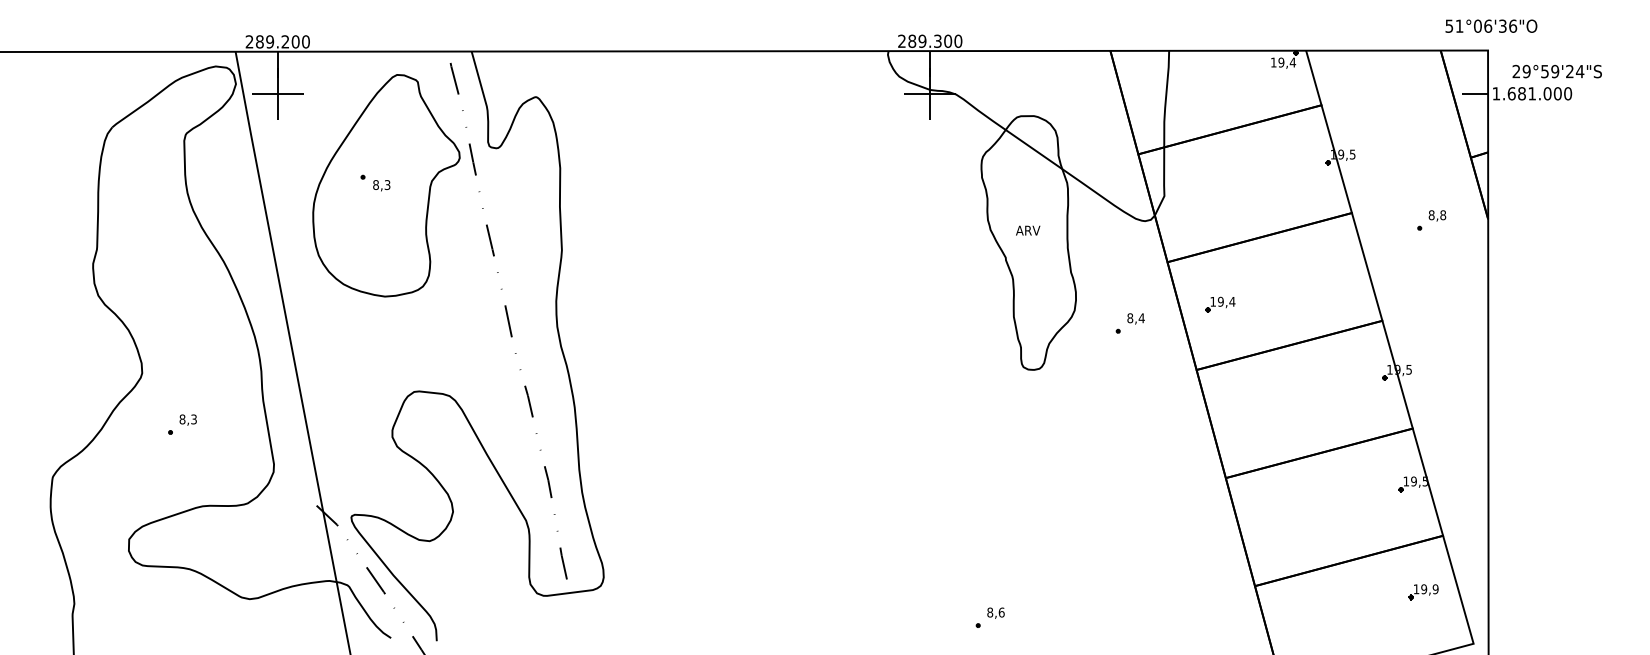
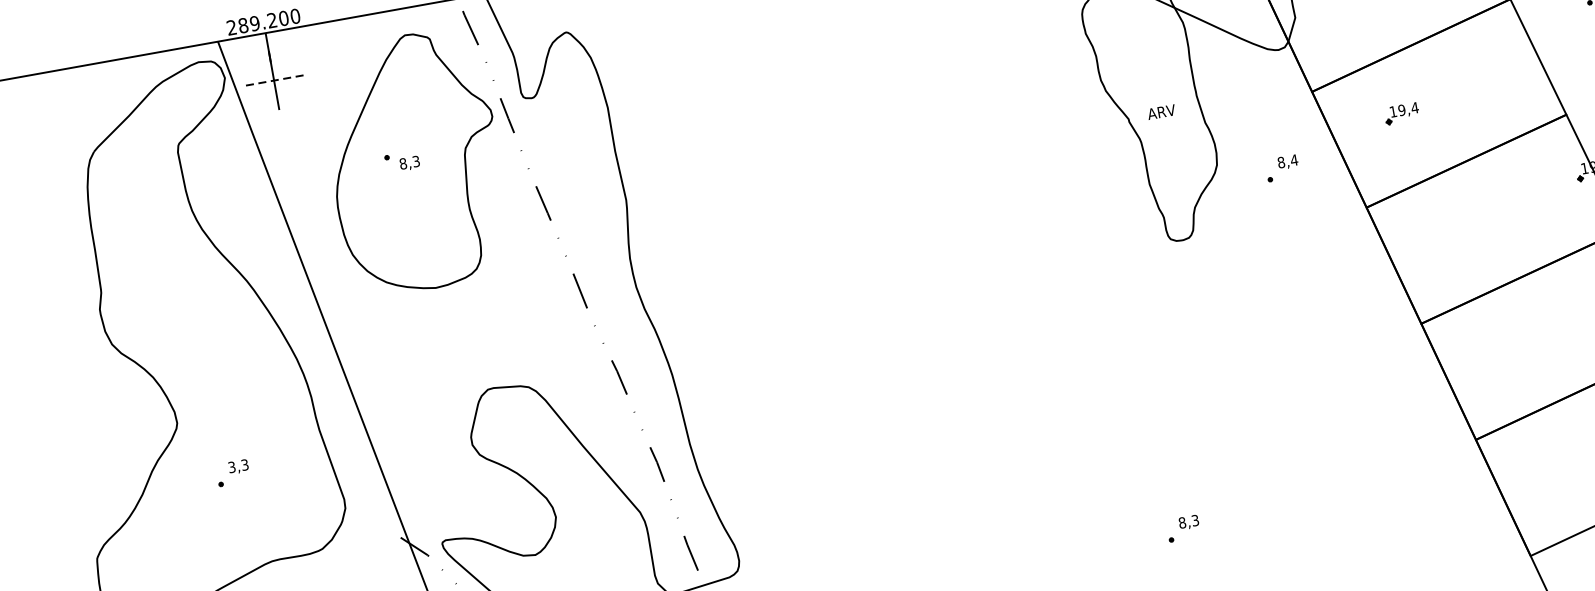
line: (277, 93) -> (273, 80), solid -> dashed
text: (1028, 230) -> (1161, 111), moved
part: (1220, 304) -> (1402, 113), moved
text: (182, 419) -> (231, 467), 8,3 -> 3,3
text: (1001, 612) -> (1195, 520), 8,6 -> 8,3

